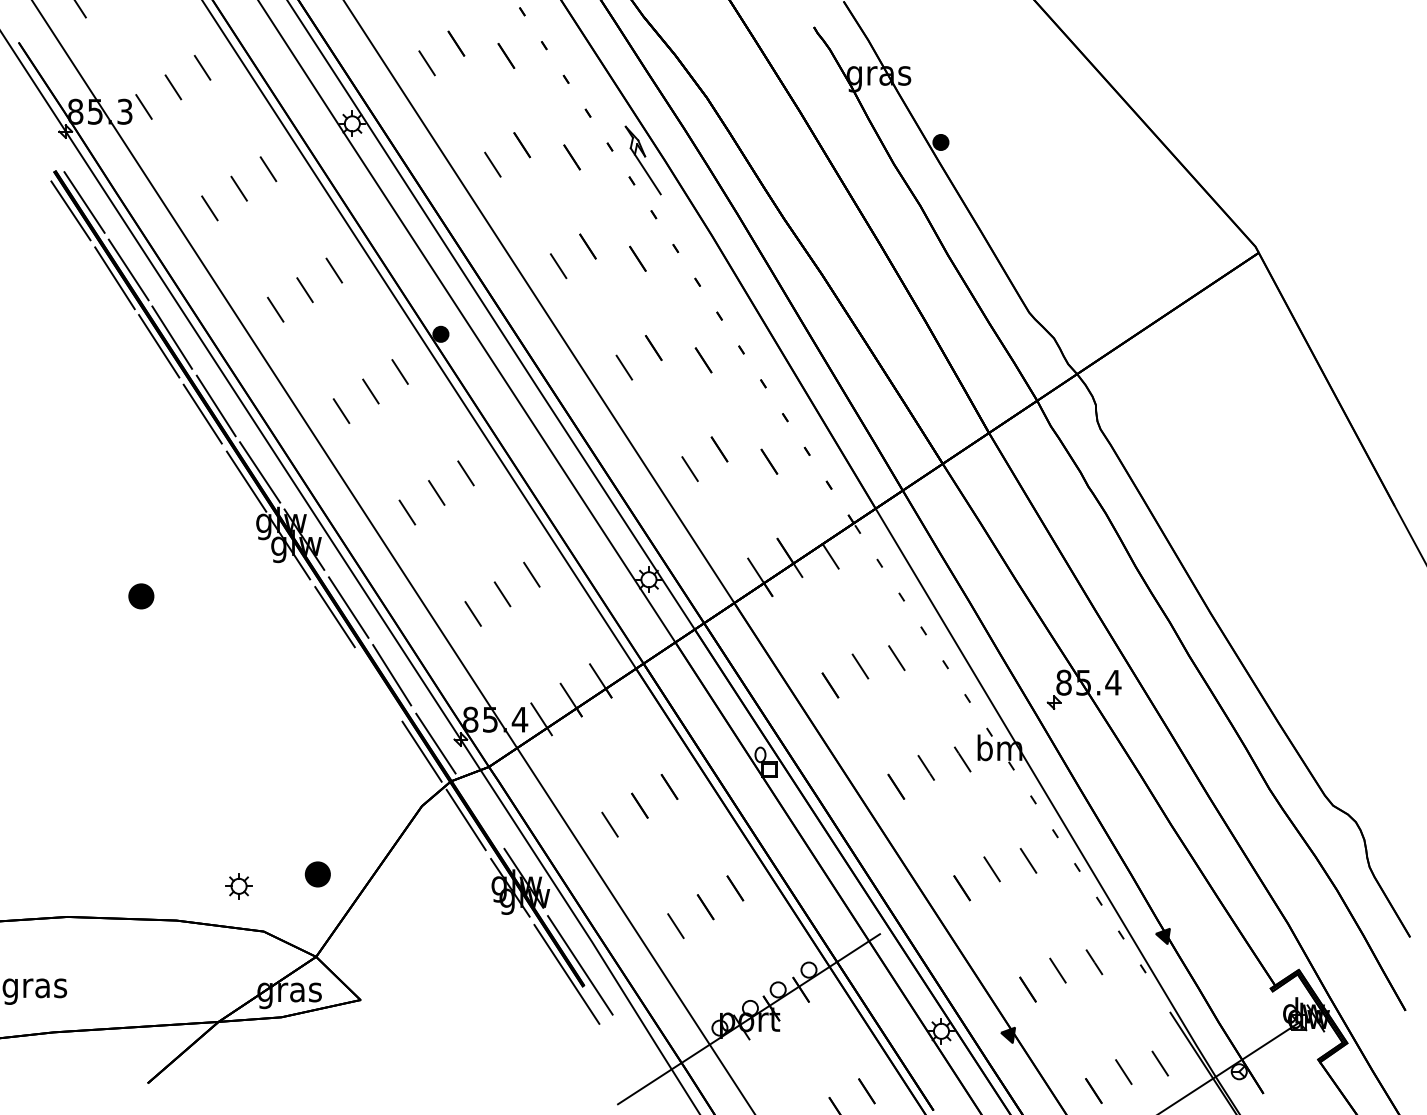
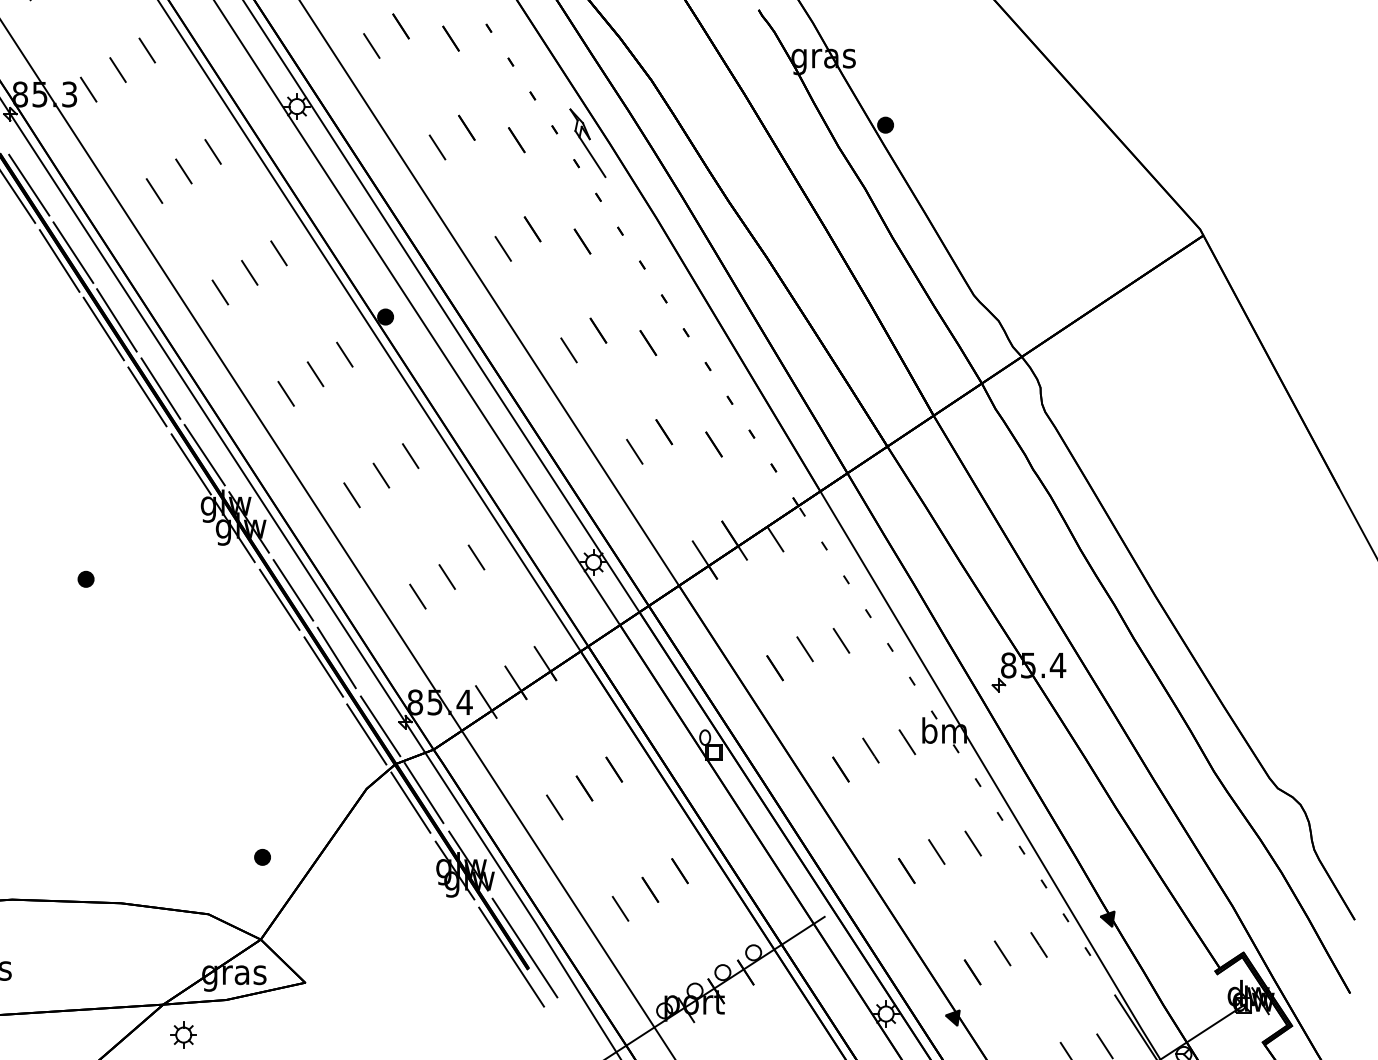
part: (141, 596) -> (86, 579), size x0.62
line: (378, 683) -> (323, 666), added
line: (479, 810) -> (424, 793), added
part: (317, 874) -> (262, 857), size x0.62
part: (238, 886) -> (183, 1035), moved

